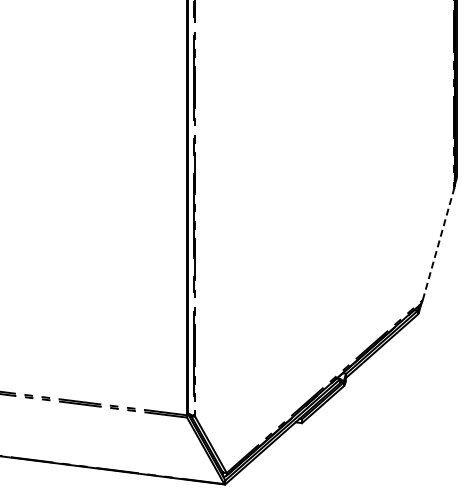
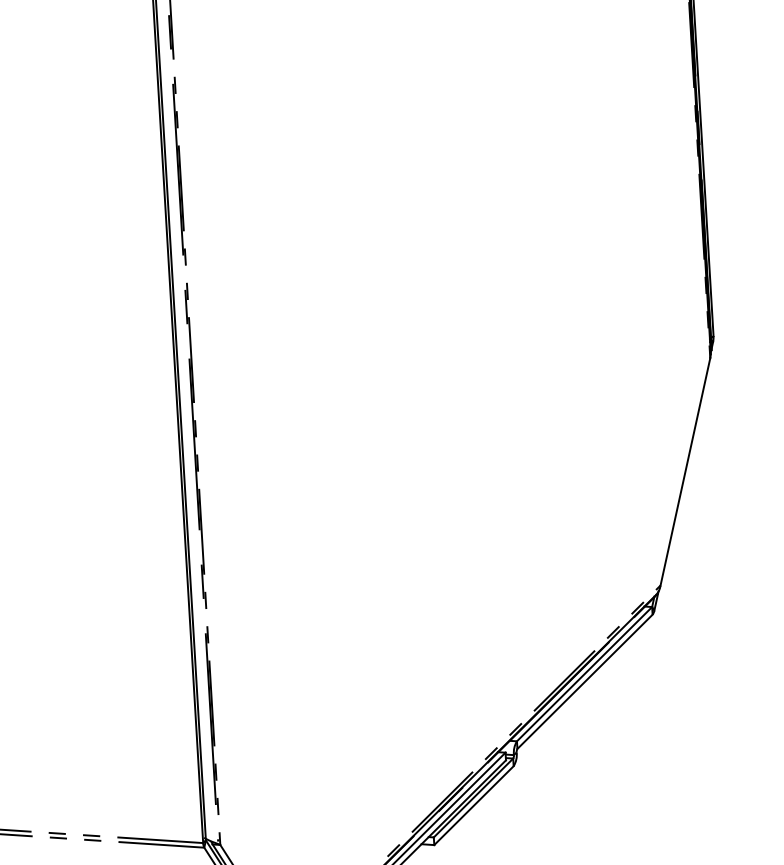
line: (438, 243) -> (685, 470), dashed -> solid

